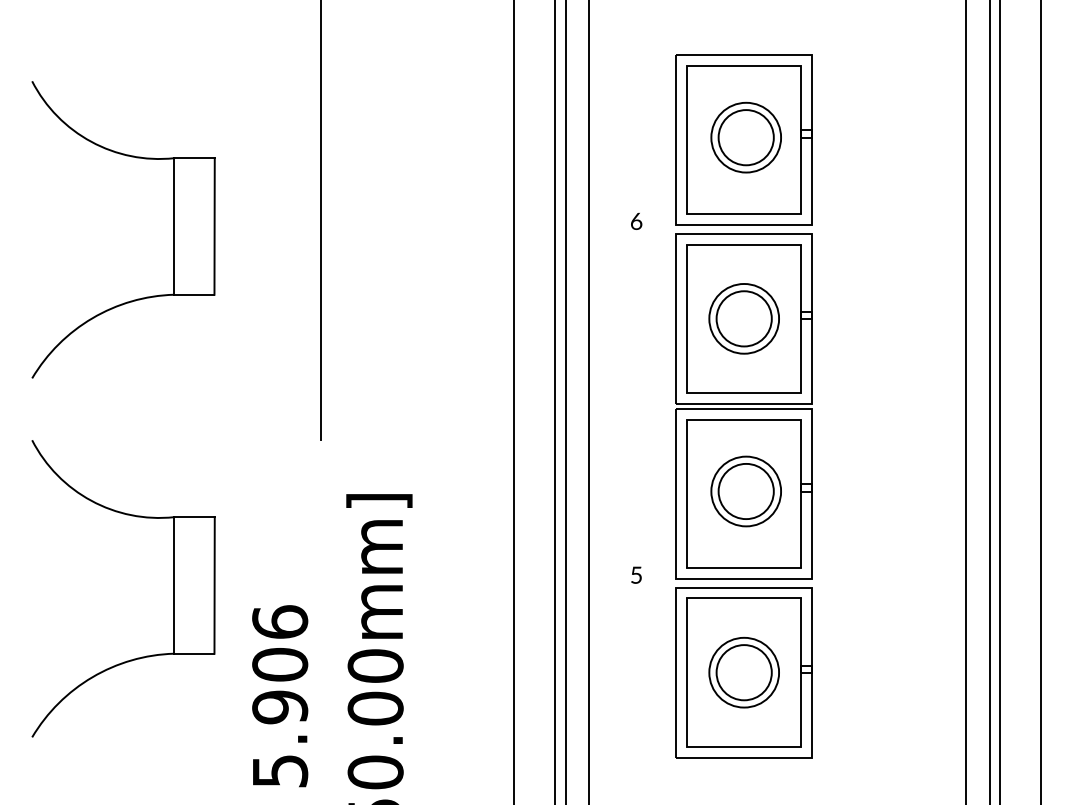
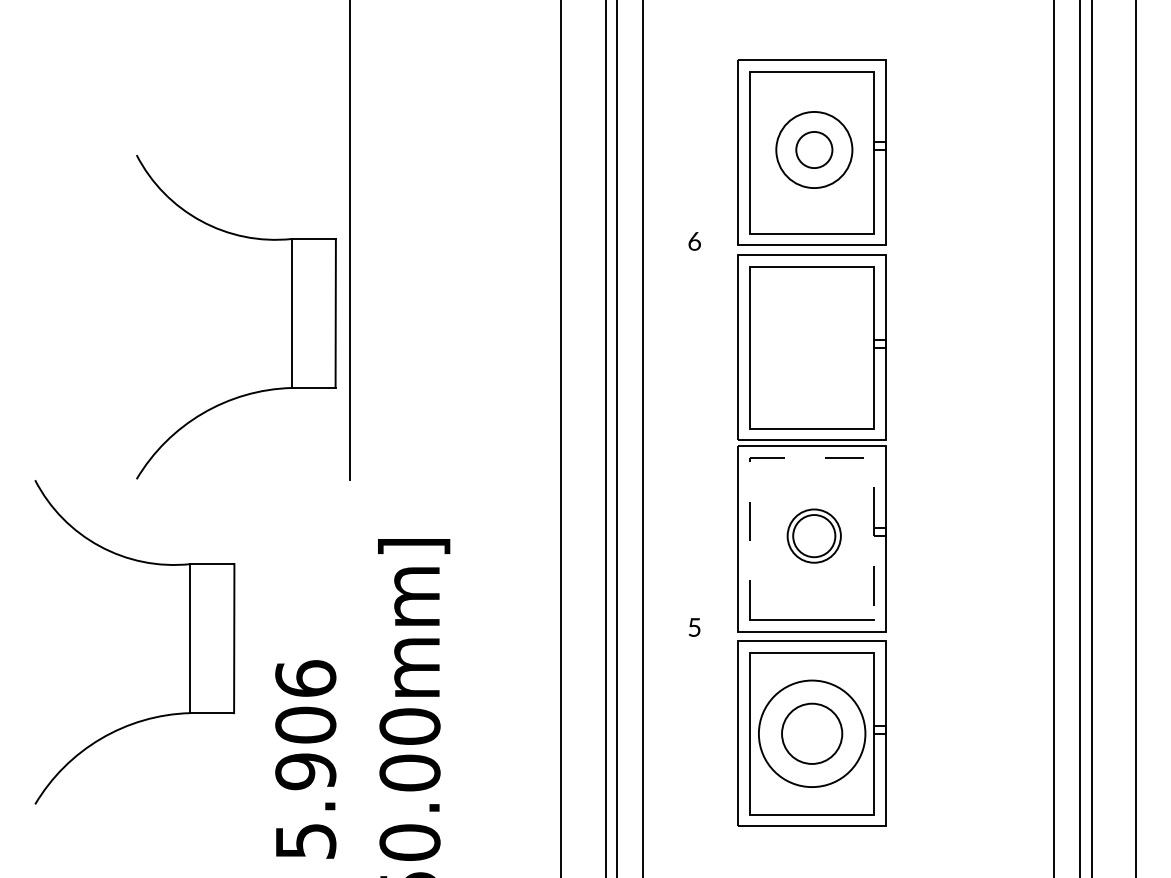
circle: (745, 137) -> (813, 149), size x0.6
part: (173, 229) -> (290, 316), moved
part: (743, 318) -> (811, 347), removed
line: (744, 419) -> (812, 457), solid -> dashed
part: (745, 491) -> (813, 536), size x0.7
circle: (744, 672) -> (812, 733), size x1.4

